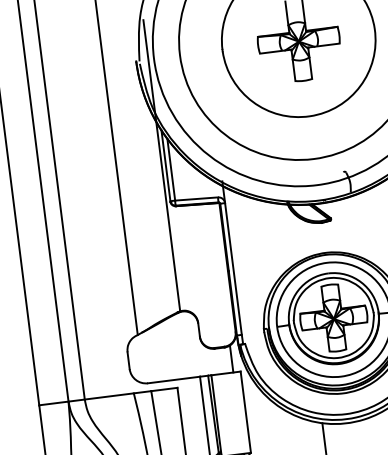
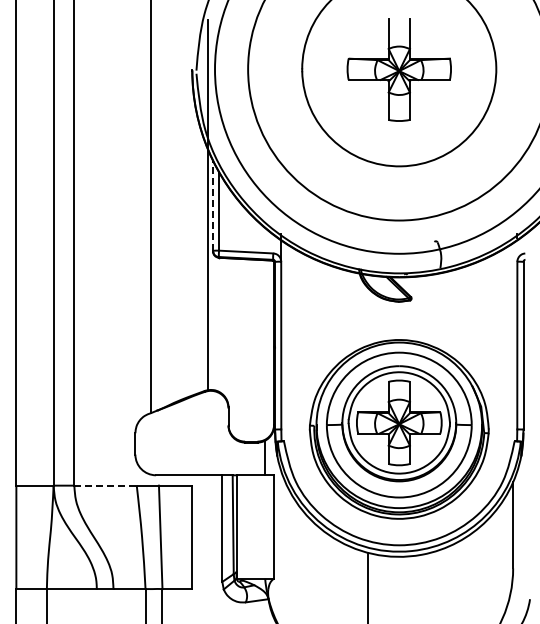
line: (166, 165) -> (213, 205), solid -> dashed
line: (110, 396) -> (106, 485), solid -> dashed

